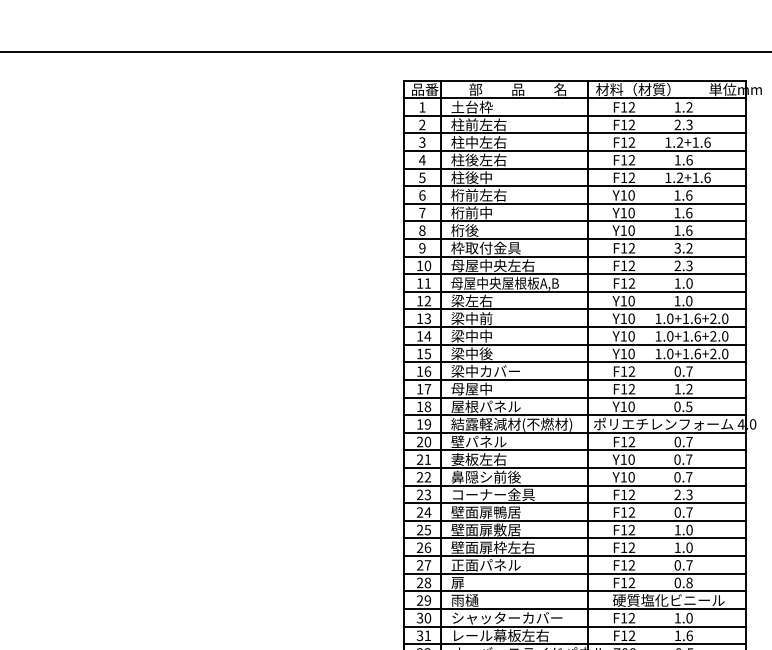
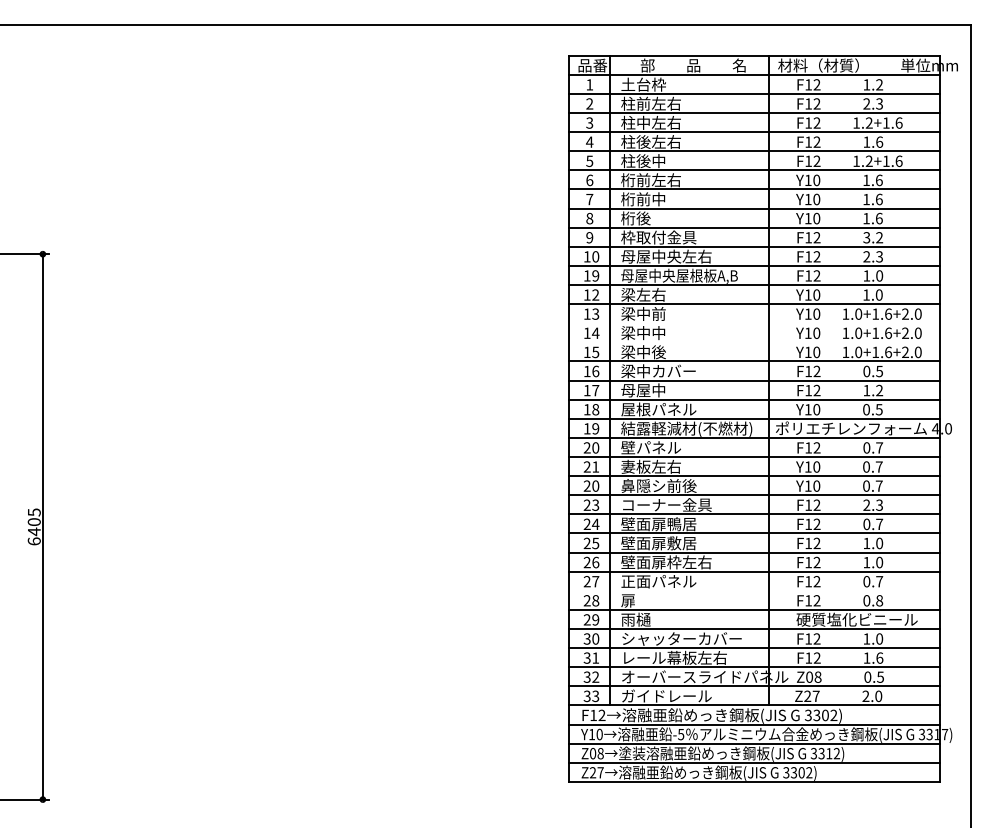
text: (427, 283) -> (595, 275), 11 -> 19
line: (574, 327) -> (754, 323), removed
line: (574, 344) -> (754, 342), removed
text: (689, 371) -> (879, 371), 0.7 -> 0.5
text: (427, 476) -> (595, 485), 22 -> 20
line: (574, 573) -> (754, 590), removed

